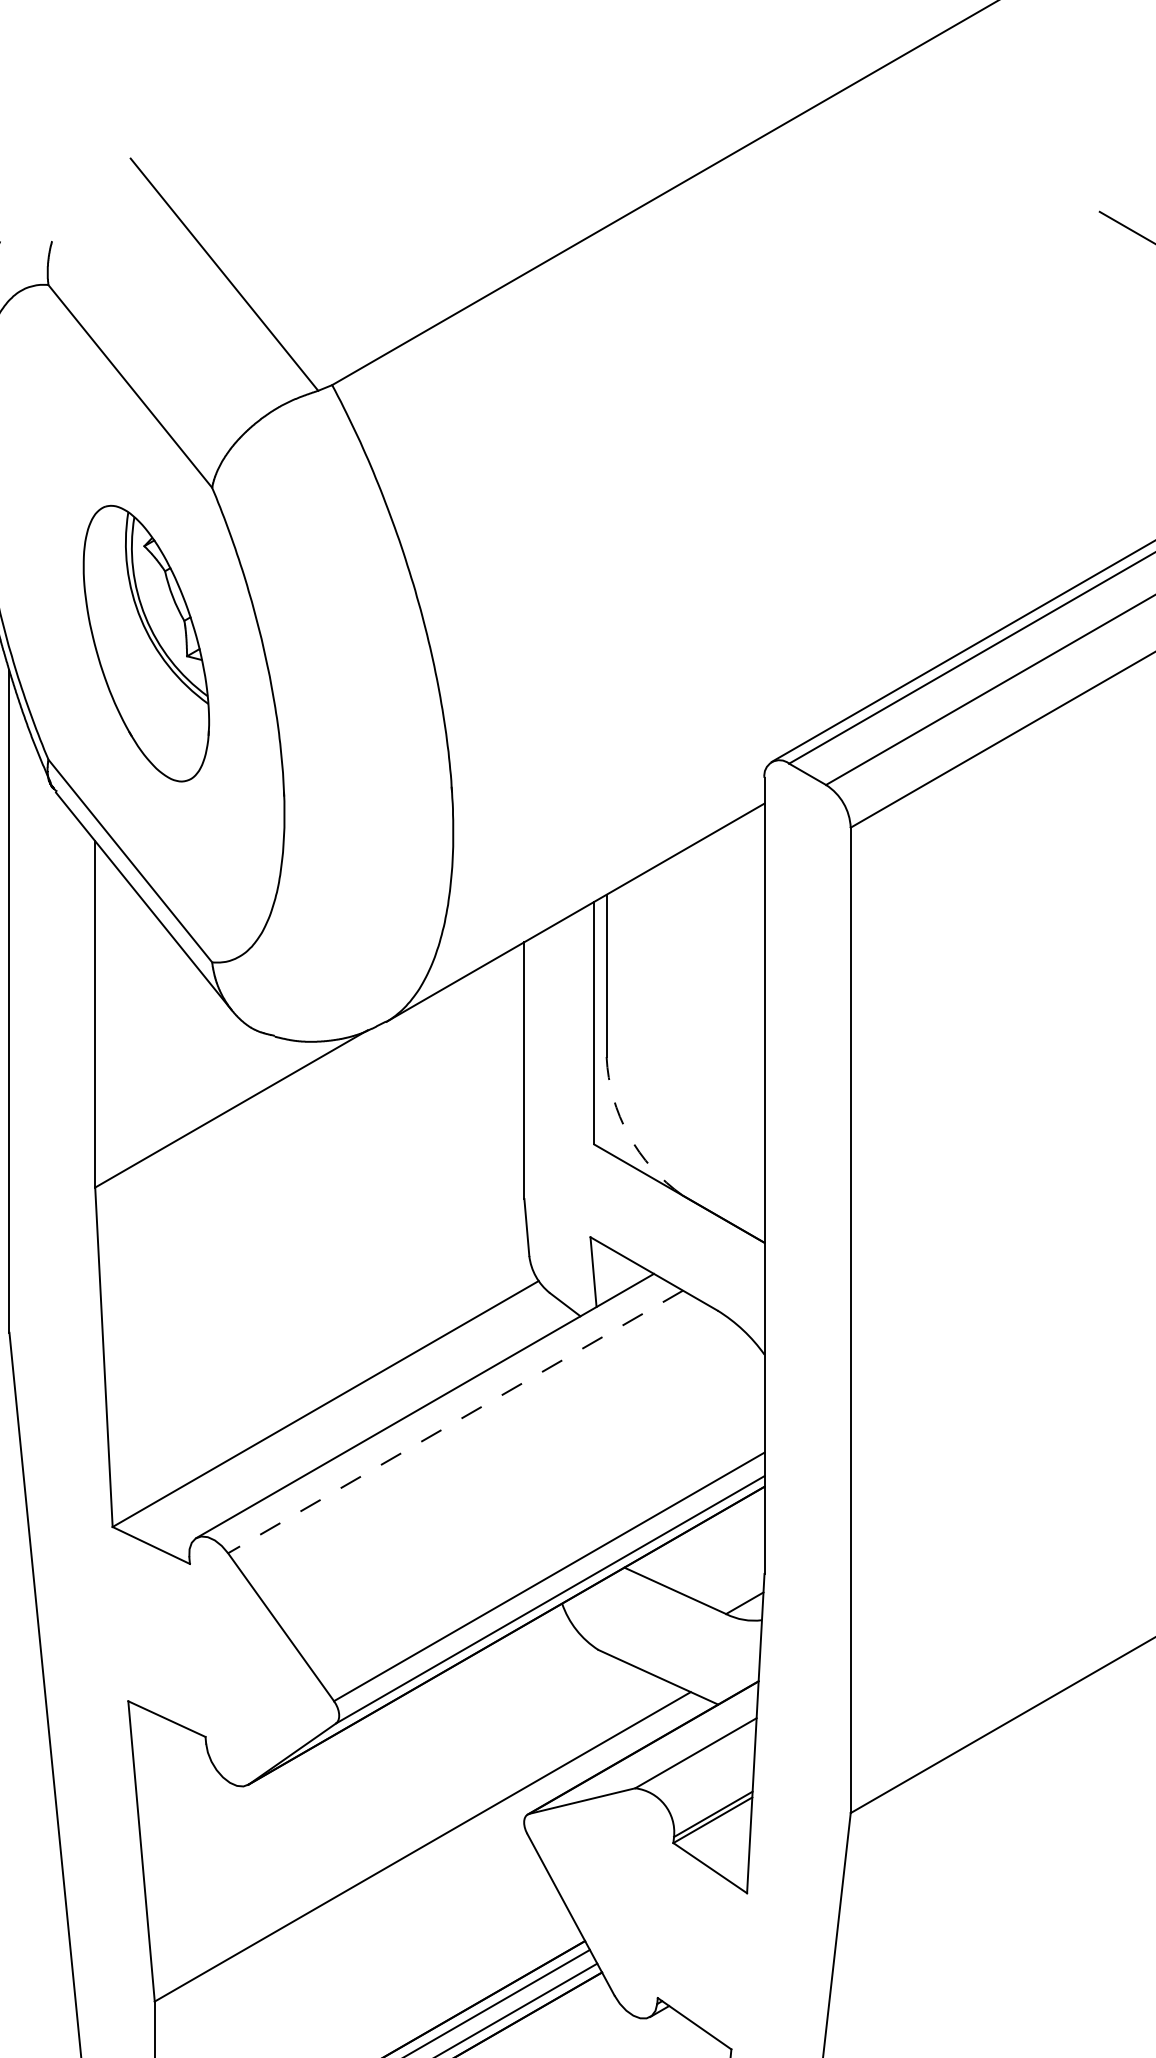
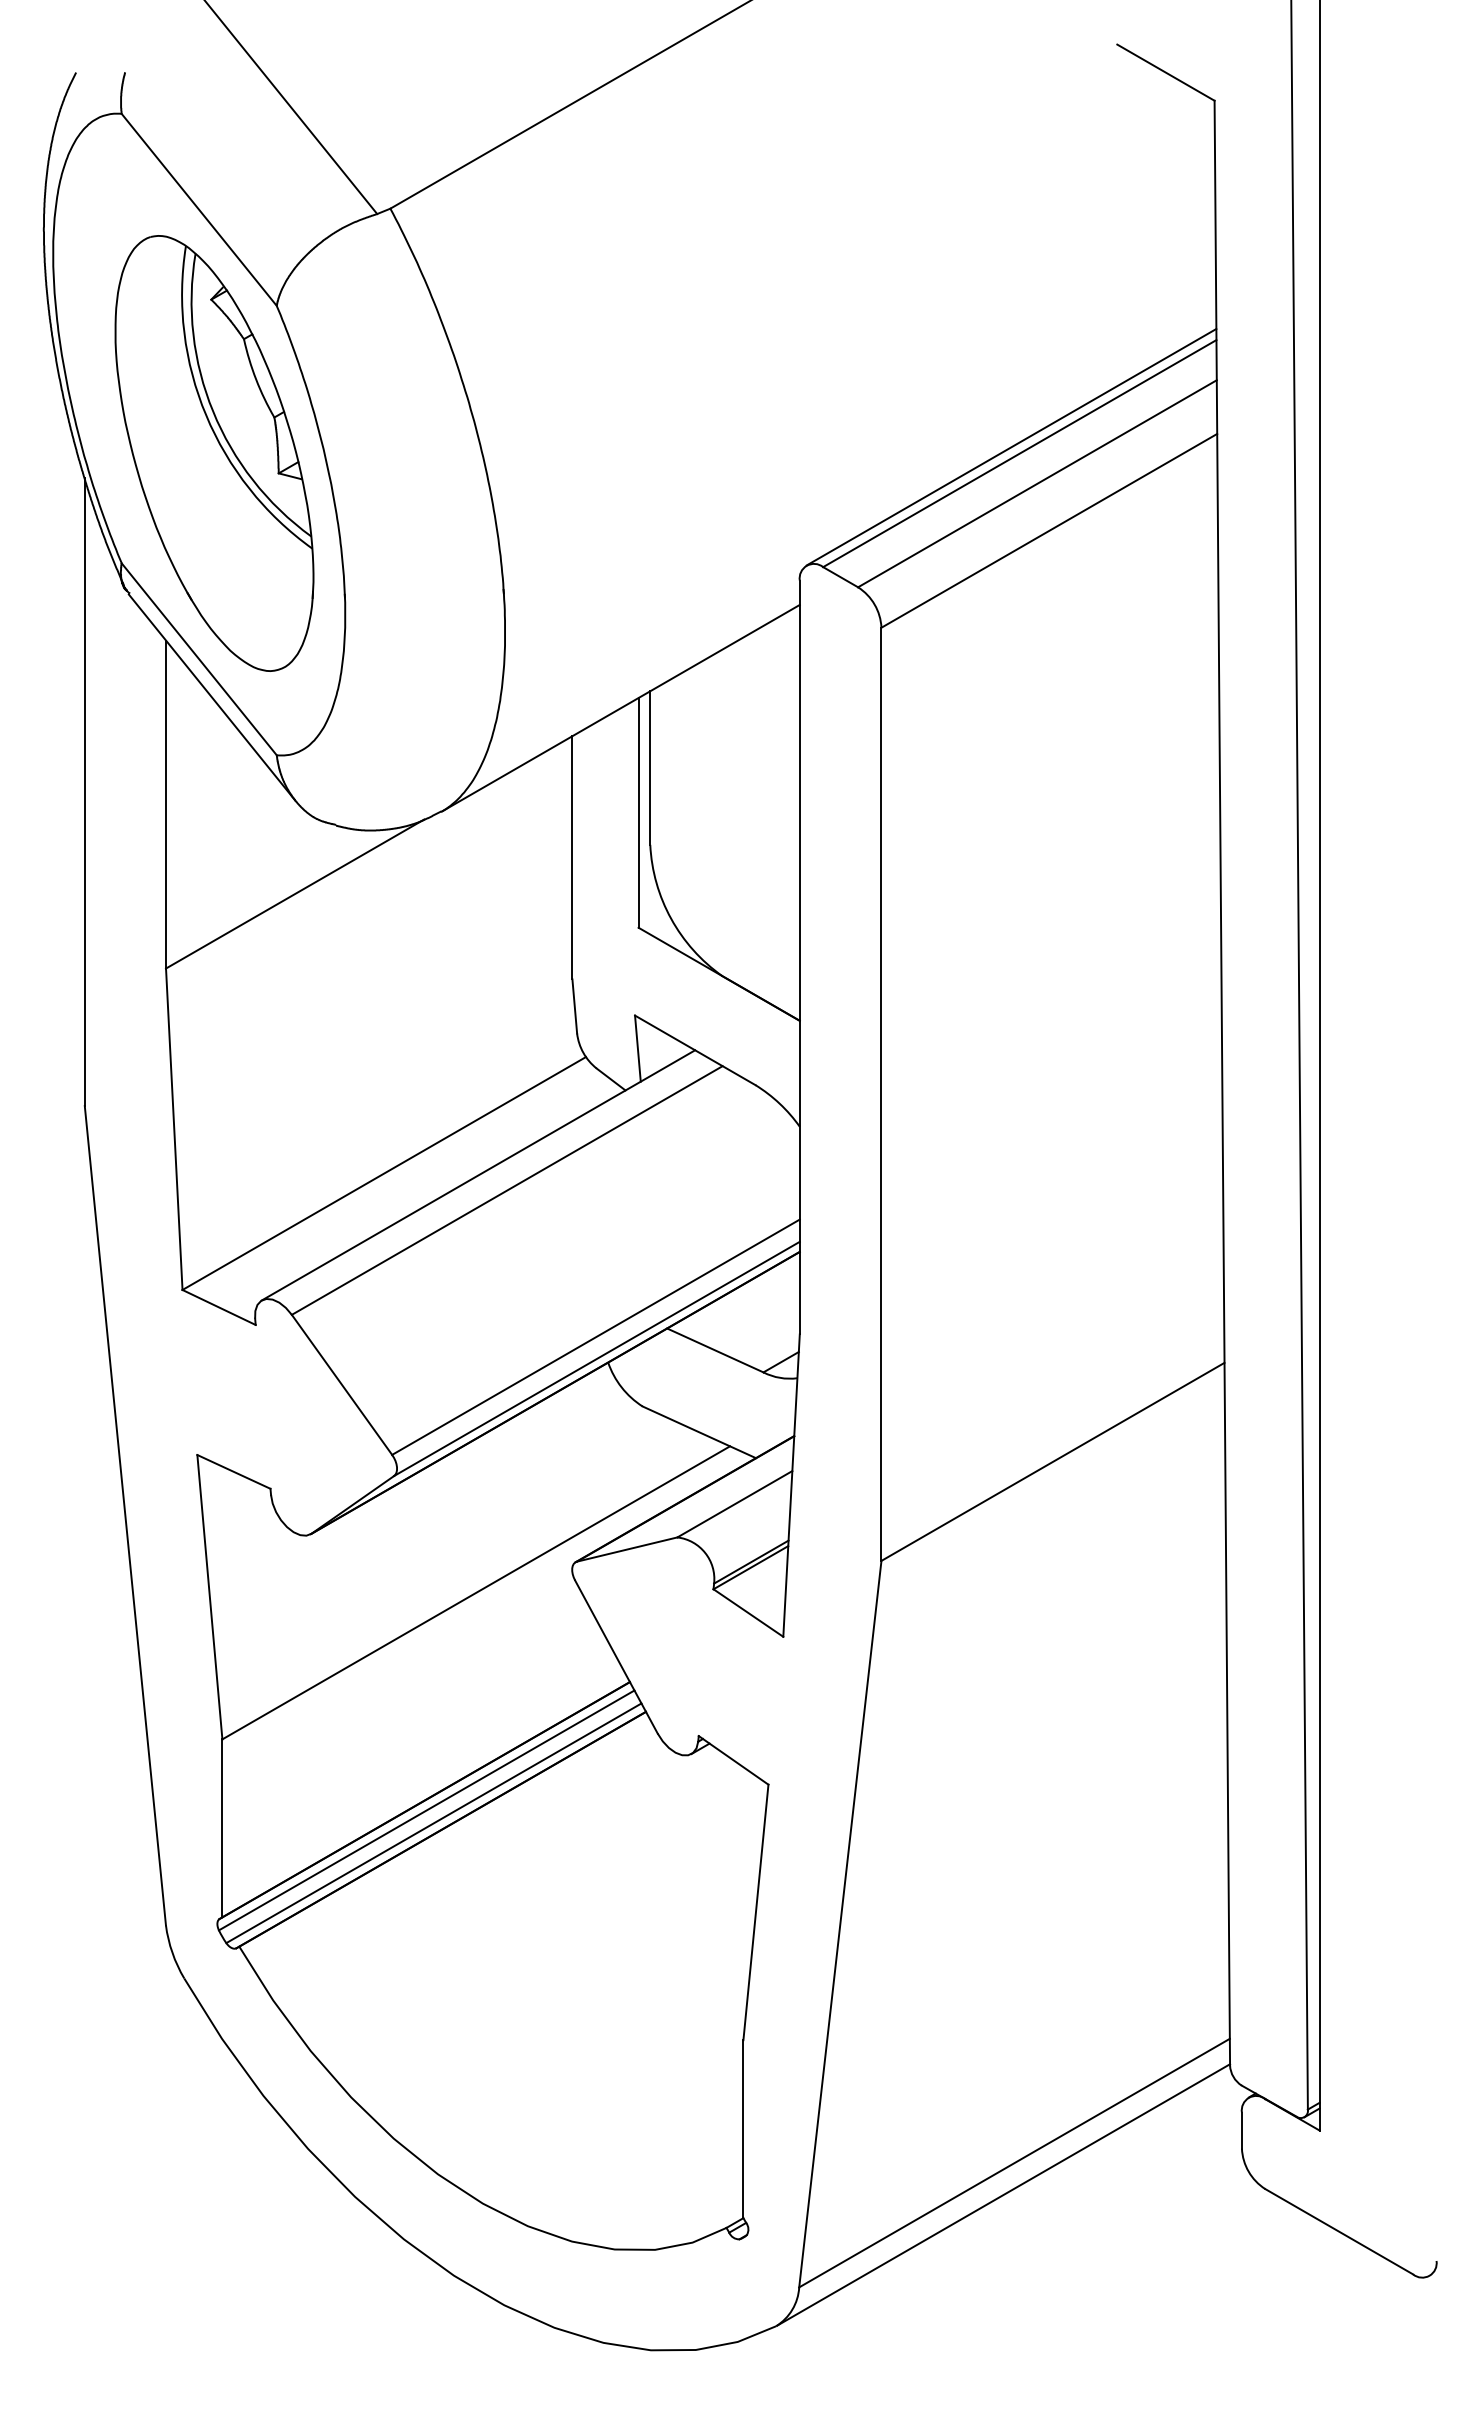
part: (146, 643) -> (214, 453), size x1.67
arc: (629, 1134) -> (671, 918), dashed -> solid
line: (455, 1421) -> (507, 1190), dashed -> solid

